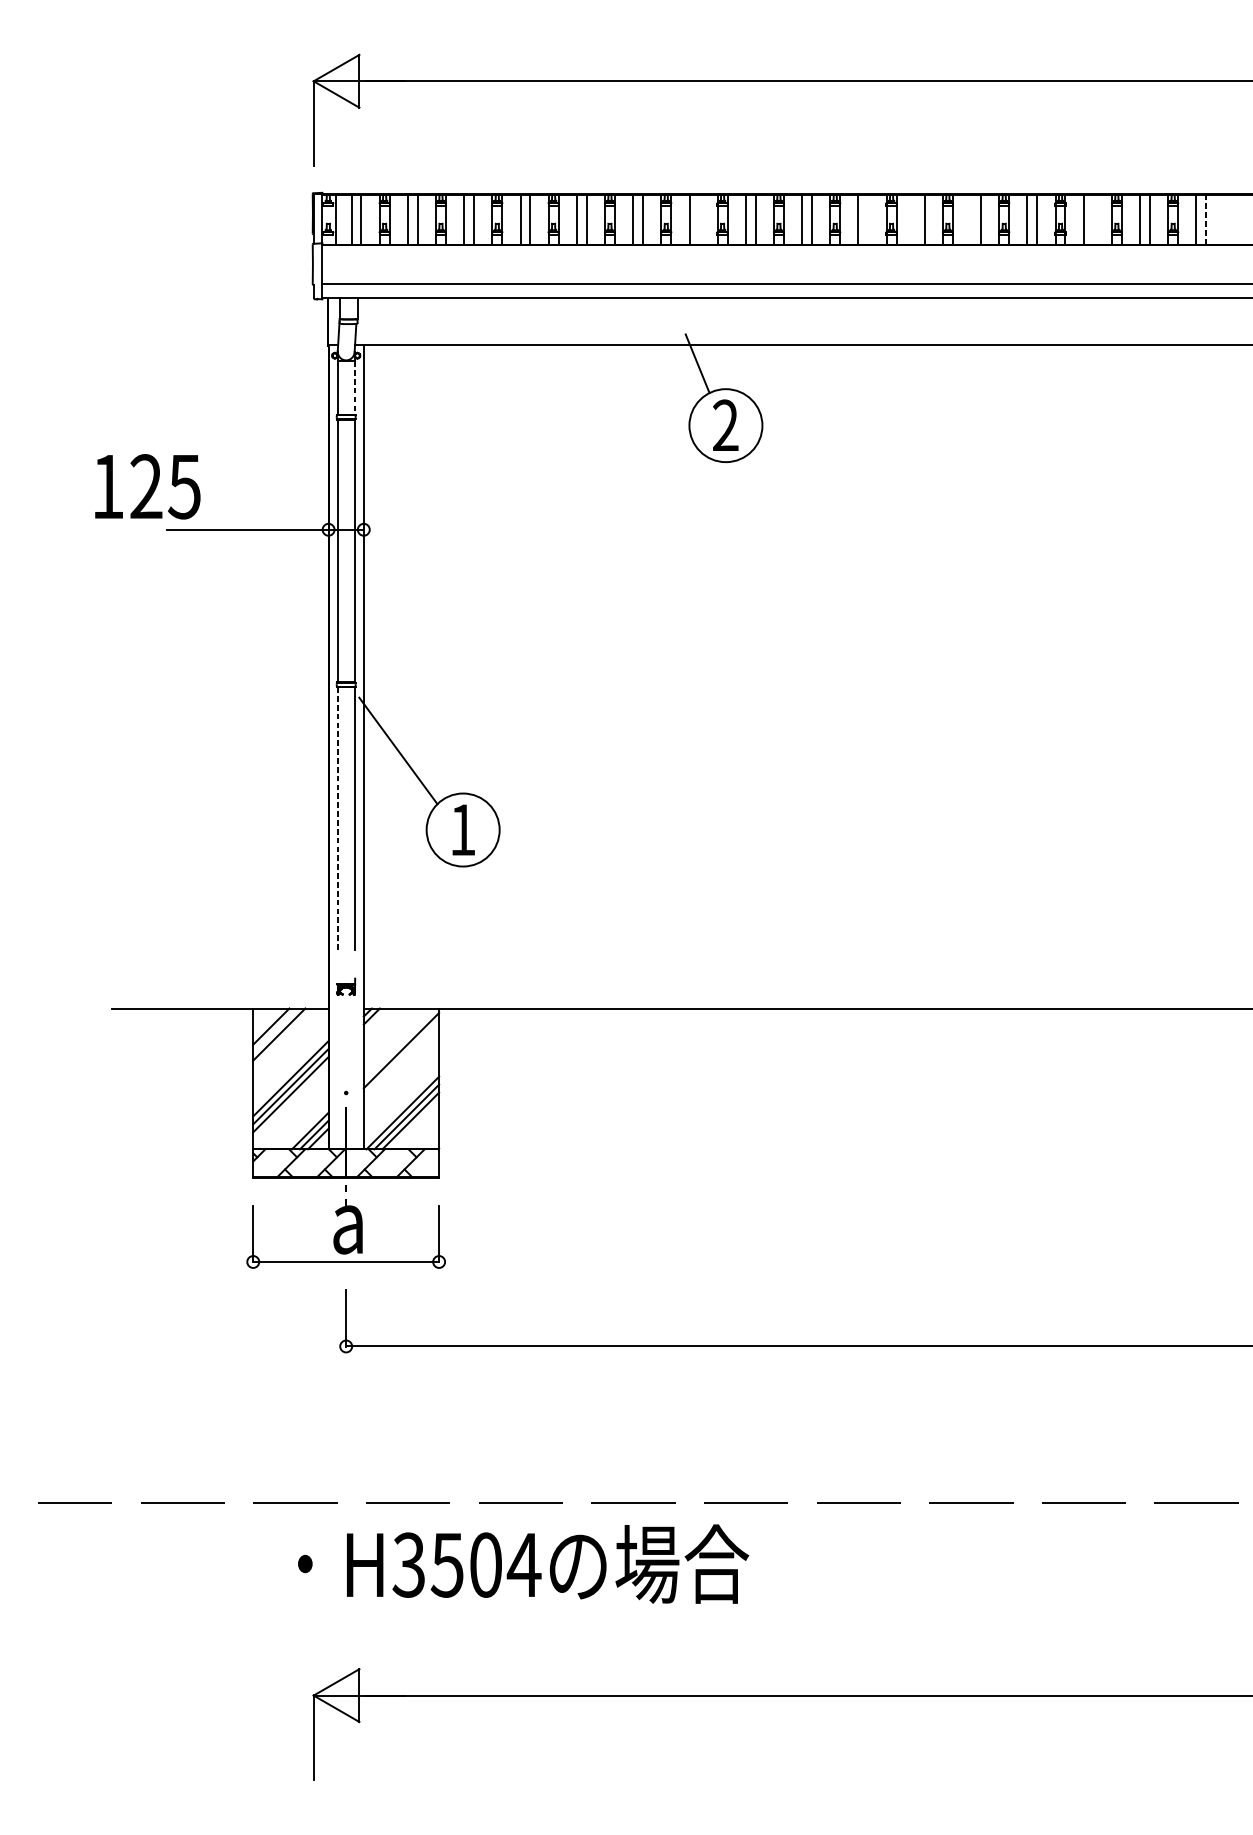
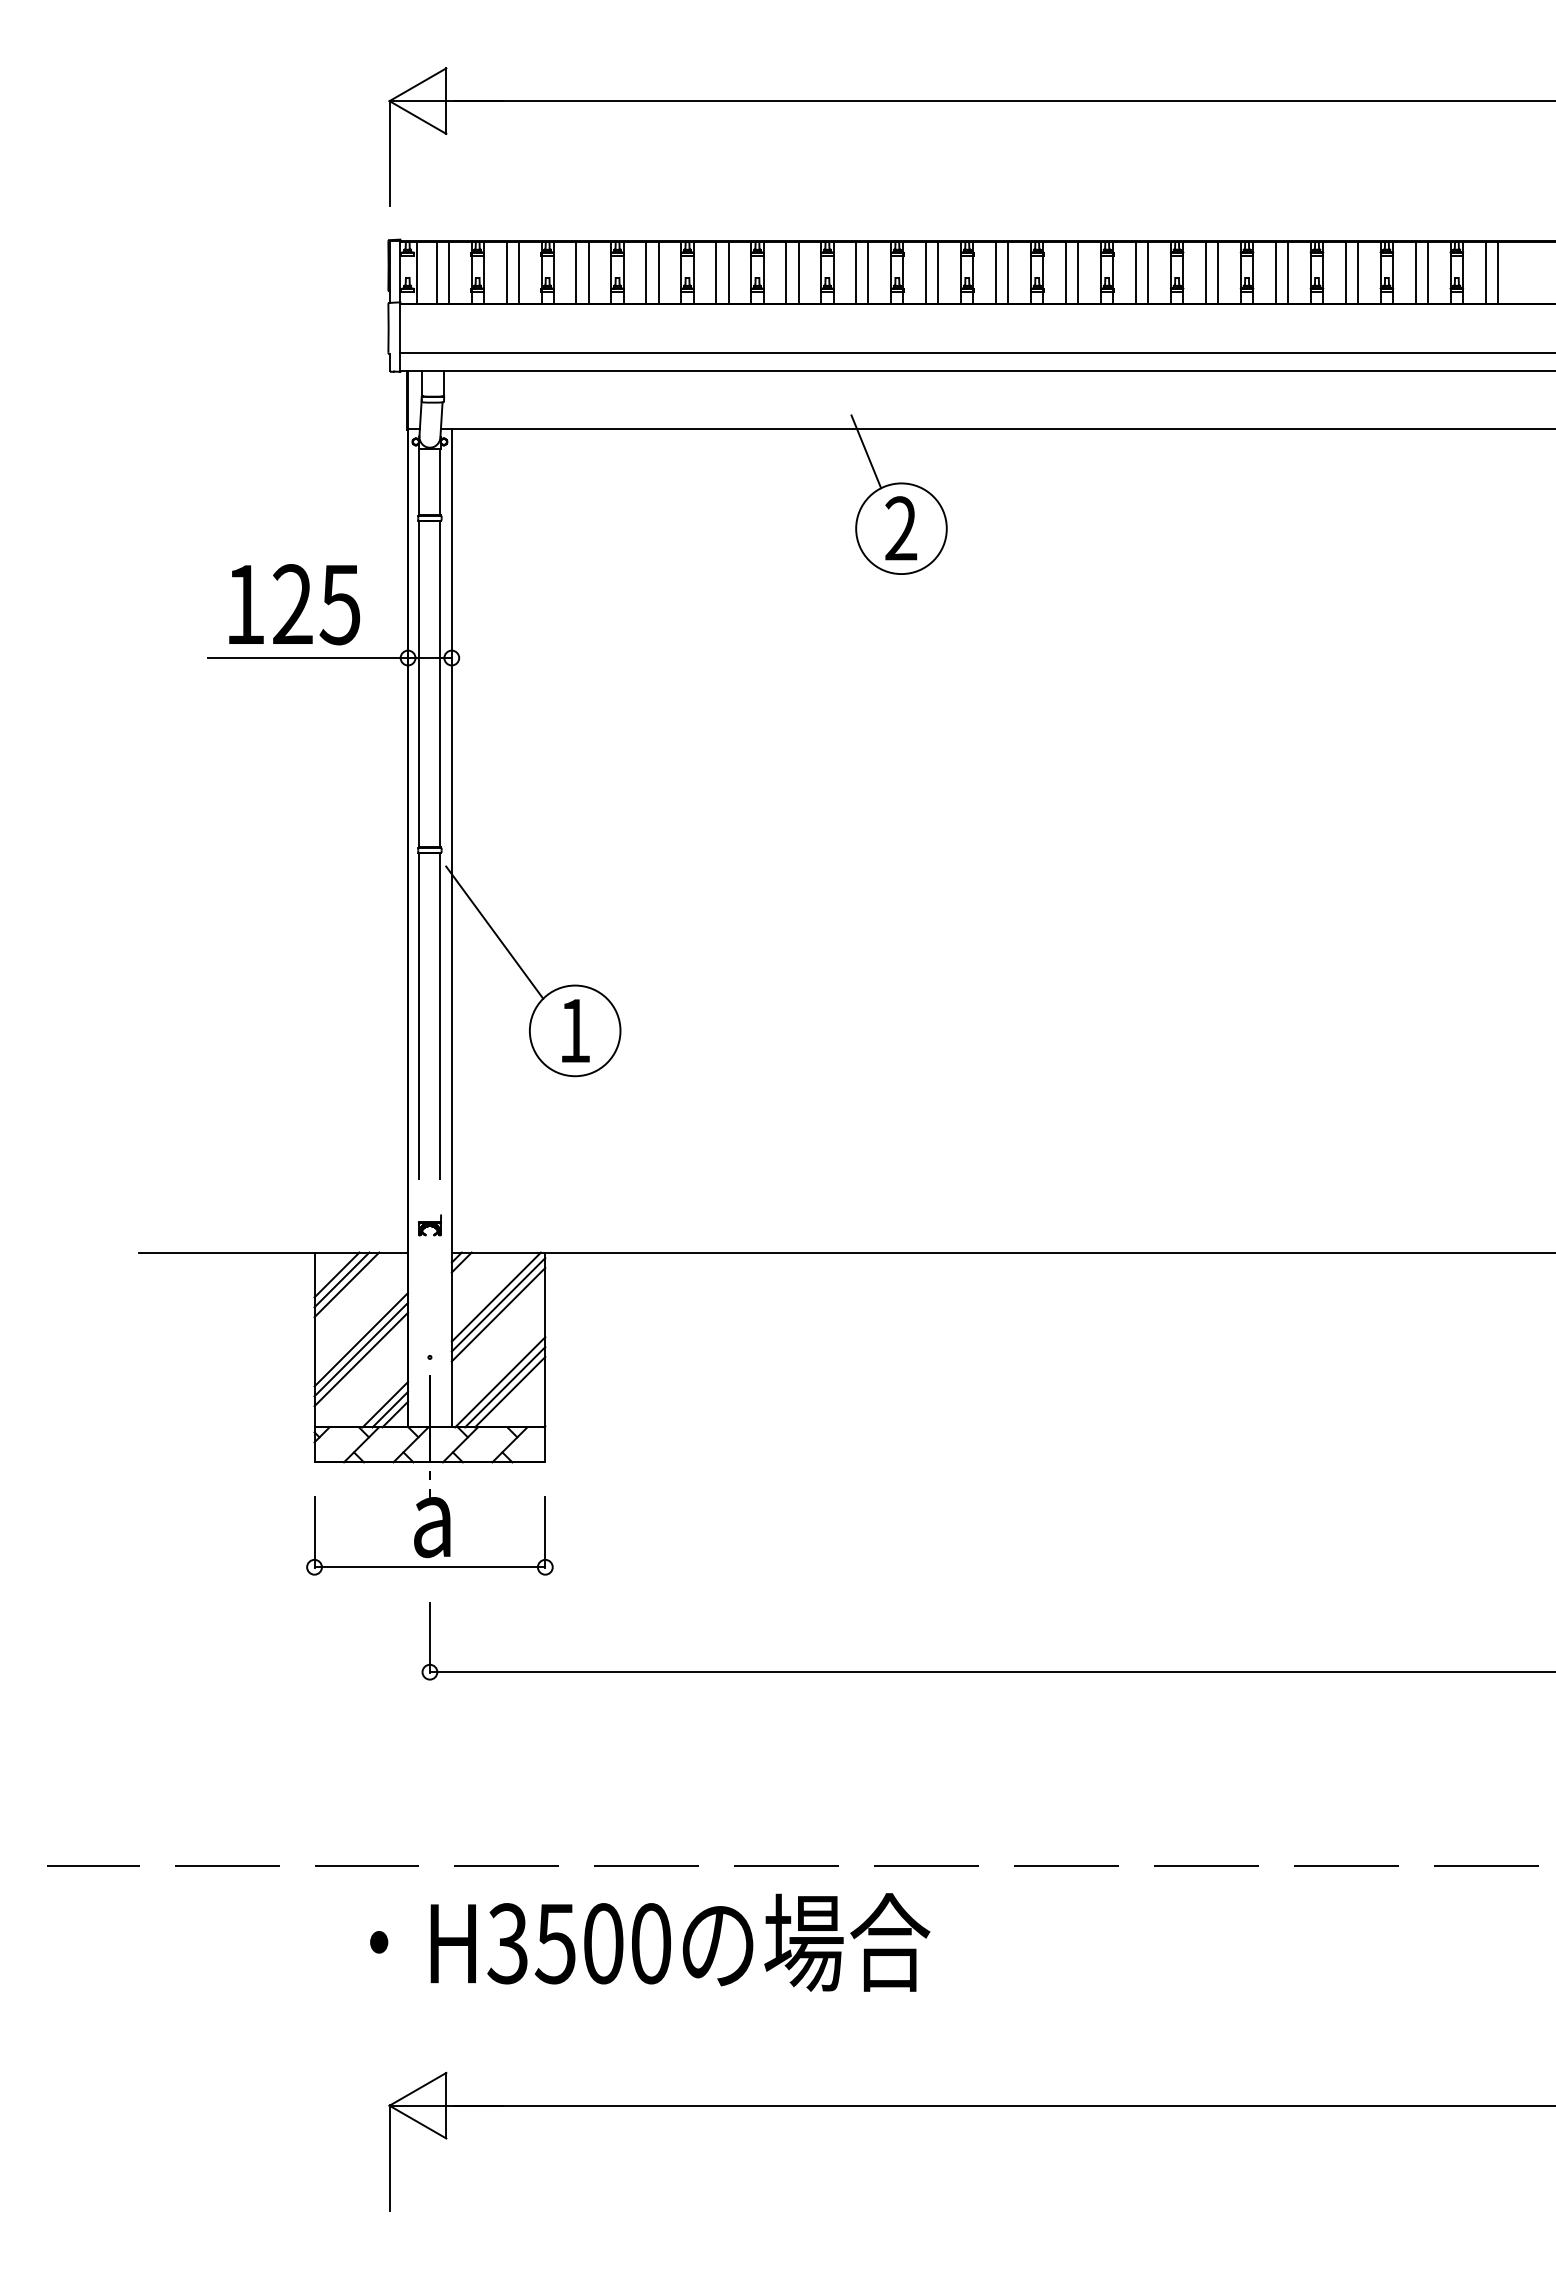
line: (699, 219) -> (868, 272), added
line: (868, 219) -> (1078, 272), added
line: (915, 219) -> (1136, 272), added
line: (970, 219) -> (1205, 272), added
line: (1093, 219) -> (1358, 272), added
line: (1205, 220) -> (1497, 273), dashed -> solid
line: (354, 388) -> (440, 482), dashed -> solid
text: (147, 486) -> (294, 604), moved
line: (337, 818) -> (419, 1016), dashed -> solid
line: (274, 1030) -> (341, 1279), added
line: (399, 1043) -> (496, 1296), added
line: (401, 1058) -> (498, 1314), added
text: (523, 1564) -> (650, 1943), H3504 -> H3500

